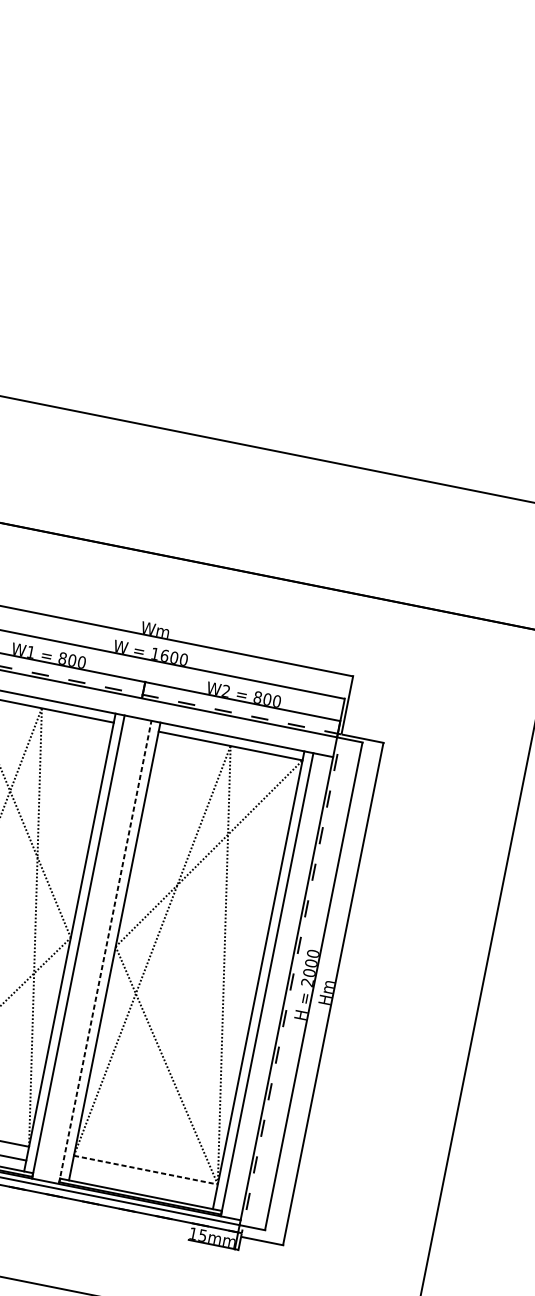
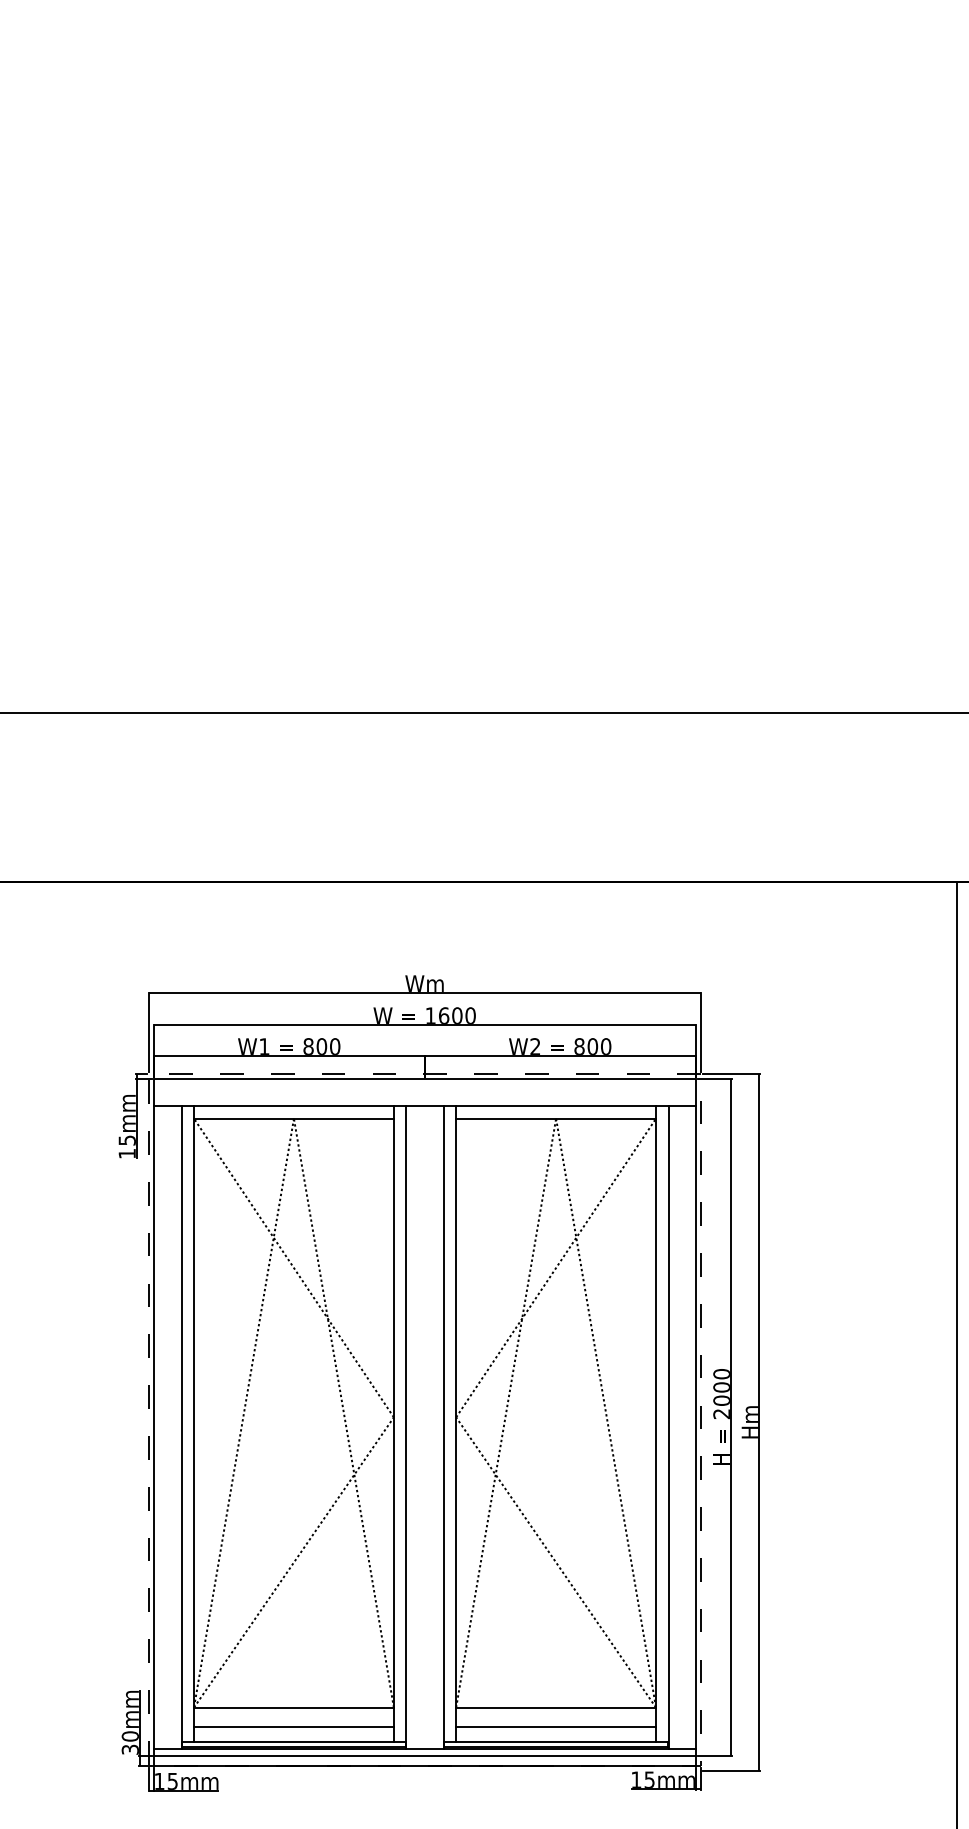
line: (105, 952) -> (443, 1427), dashed -> solid
line: (146, 1170) -> (556, 1707), dashed -> solid
line: (143, 1183) -> (556, 1726), added

